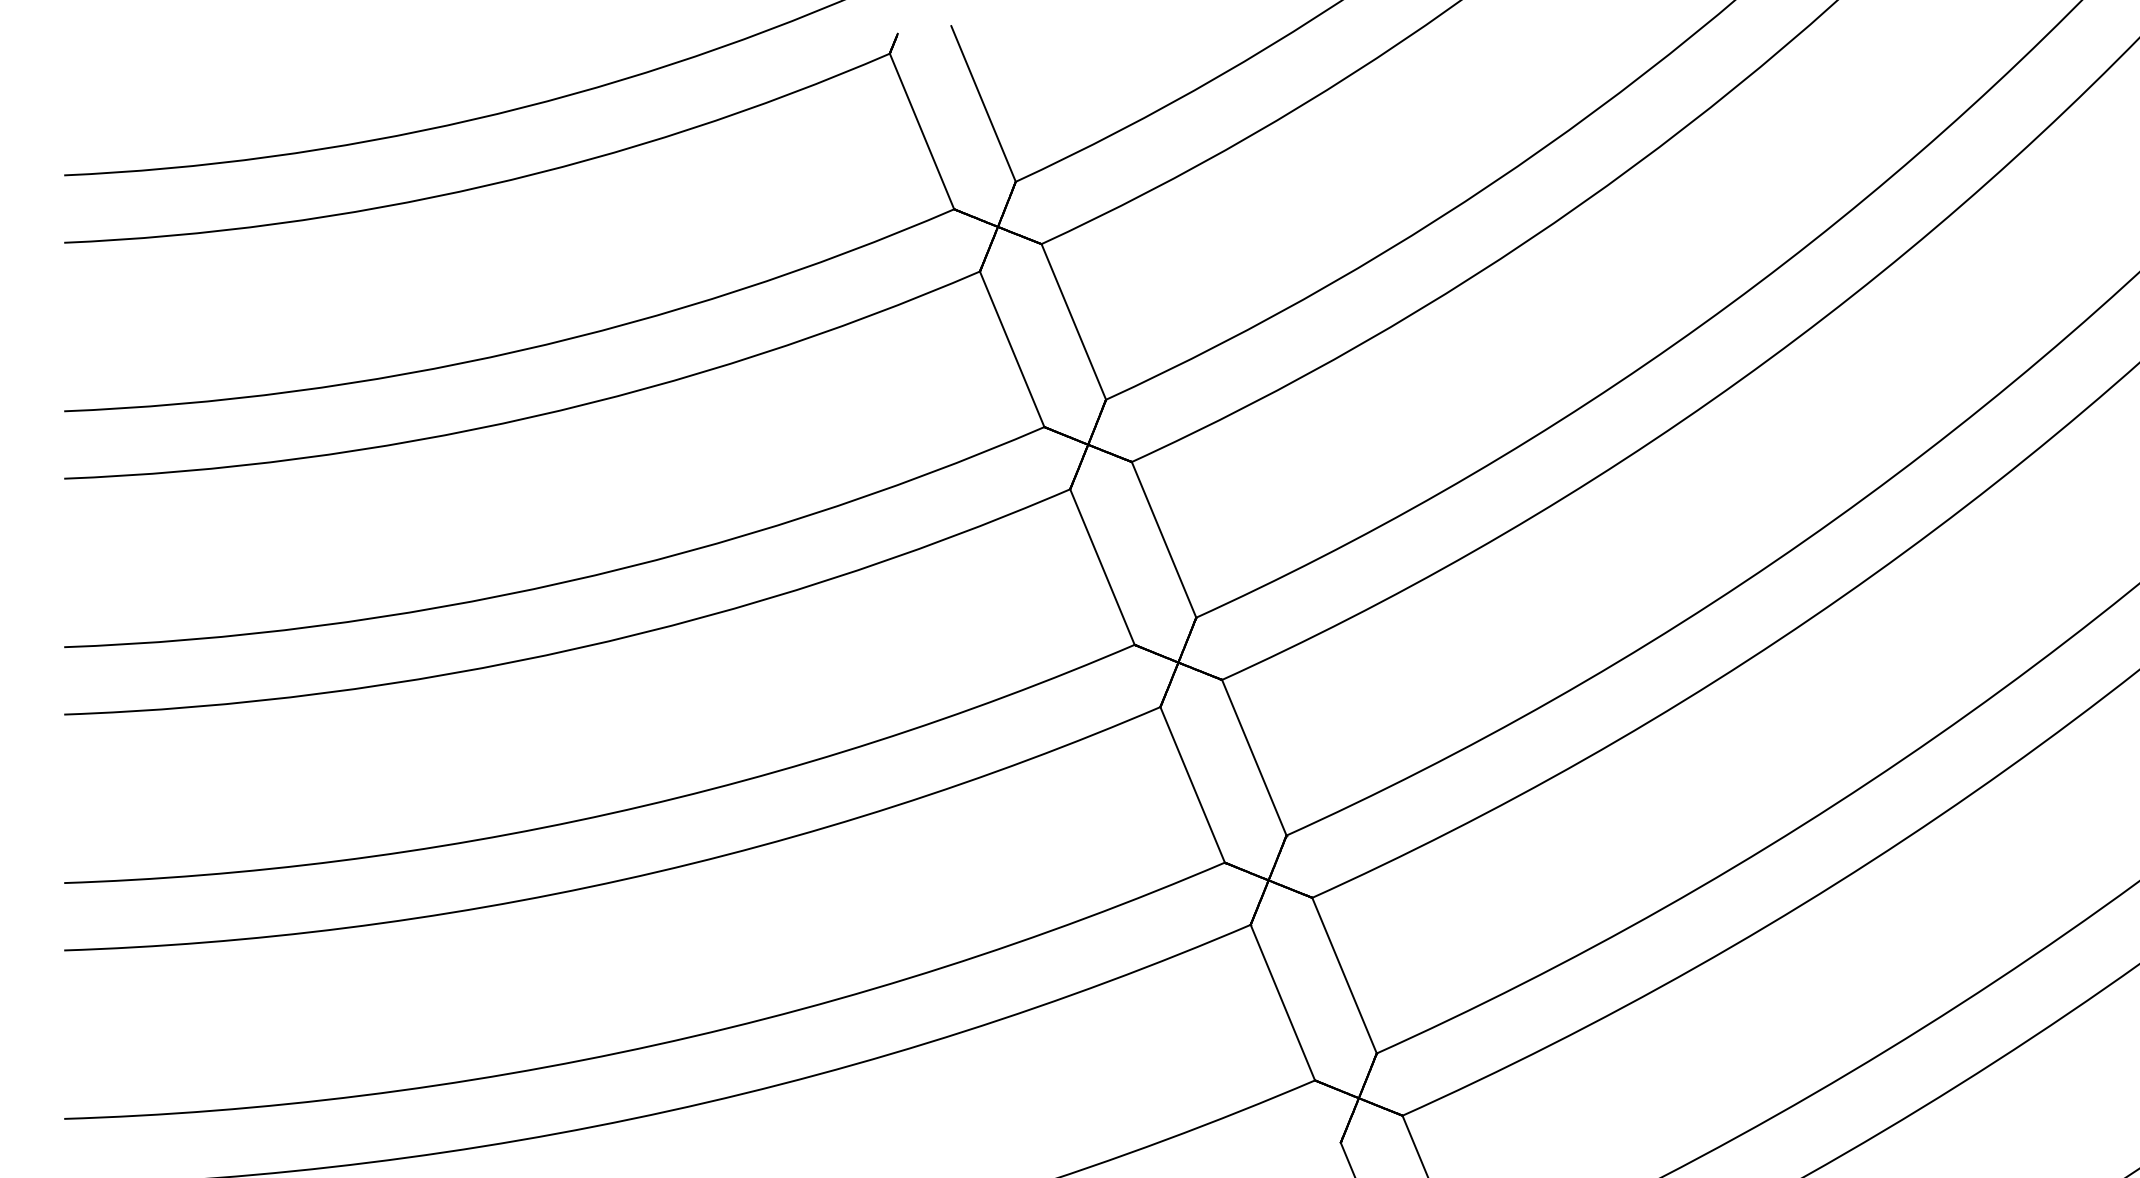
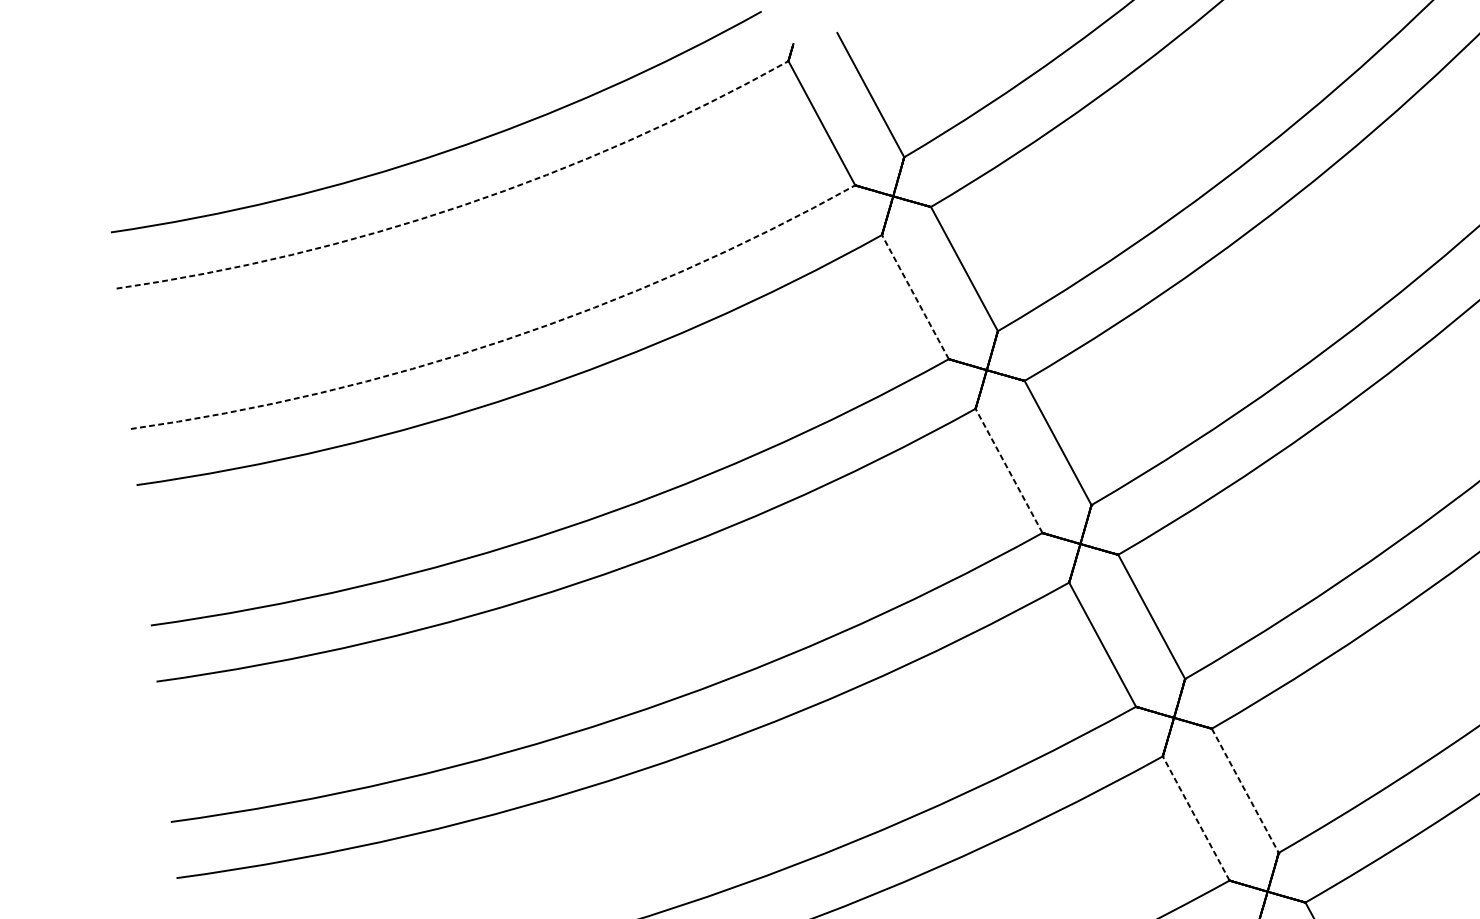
arc: (485, 185) -> (462, 205), solid -> dashed
line: (1012, 348) -> (915, 296), solid -> dashed
arc: (518, 351) -> (504, 340), solid -> dashed
line: (1102, 566) -> (1009, 470), solid -> dashed
line: (1344, 976) -> (1245, 791), solid -> dashed
line: (1282, 1002) -> (1195, 818), solid -> dashed

